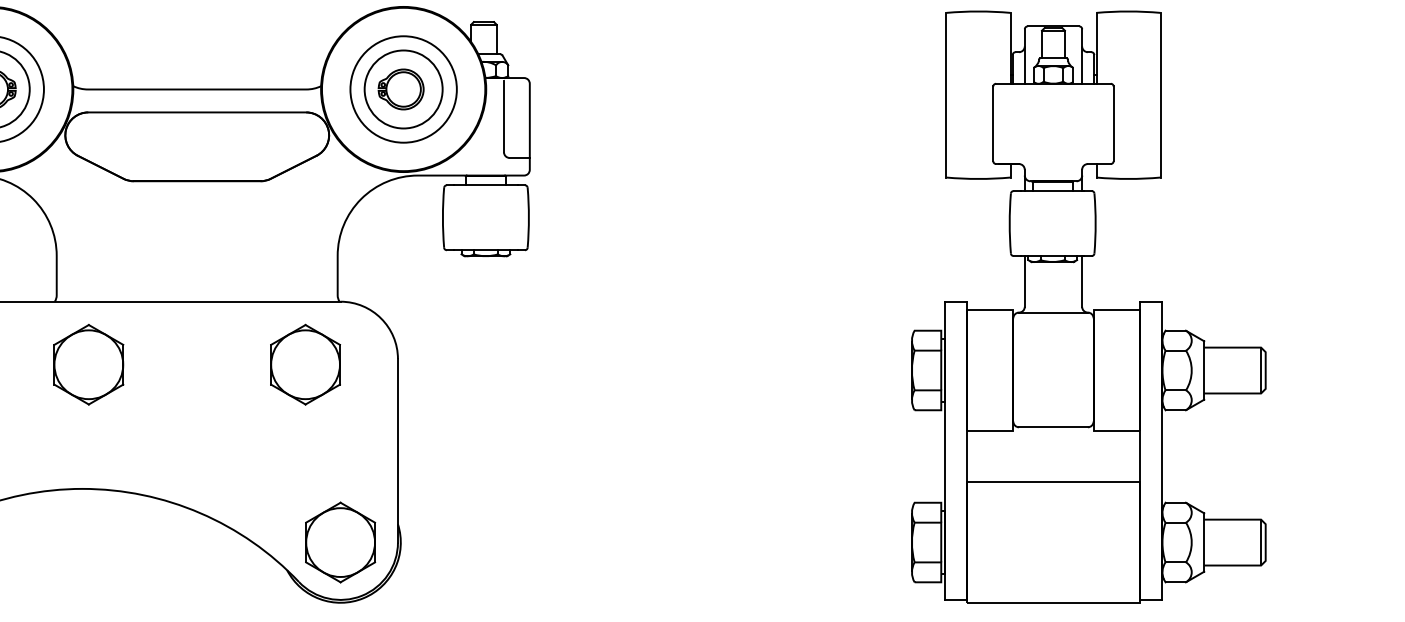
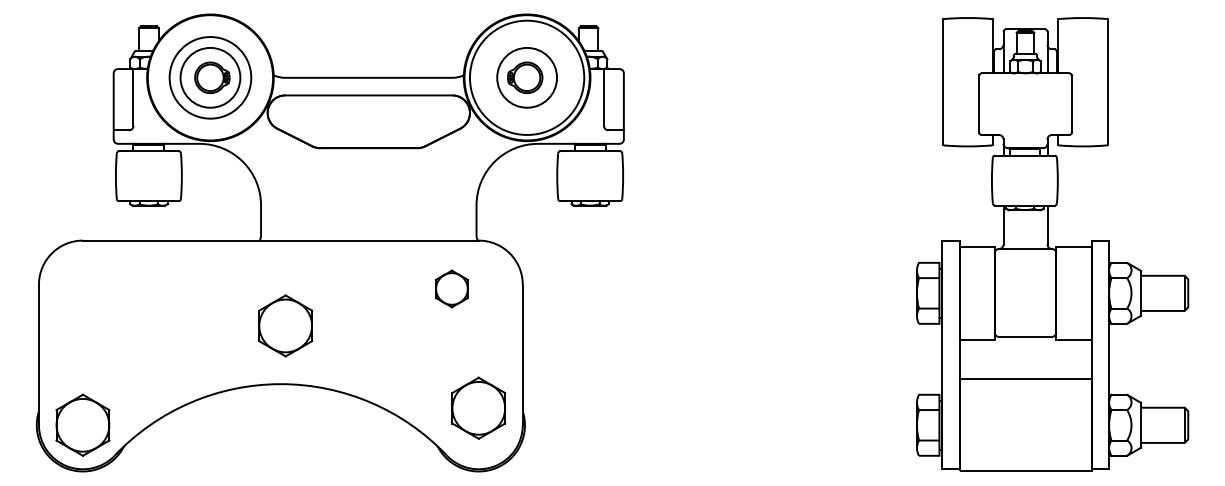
circle: (402, 89) -> (526, 77), size x1.4
part: (88, 364) -> (285, 325), moved
part: (305, 364) -> (451, 288), size x0.6
part: (340, 541) -> (478, 407), moved

